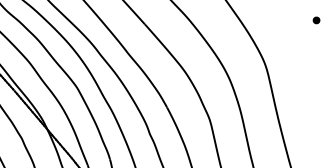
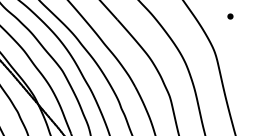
part: (316, 20) -> (230, 16), moved

